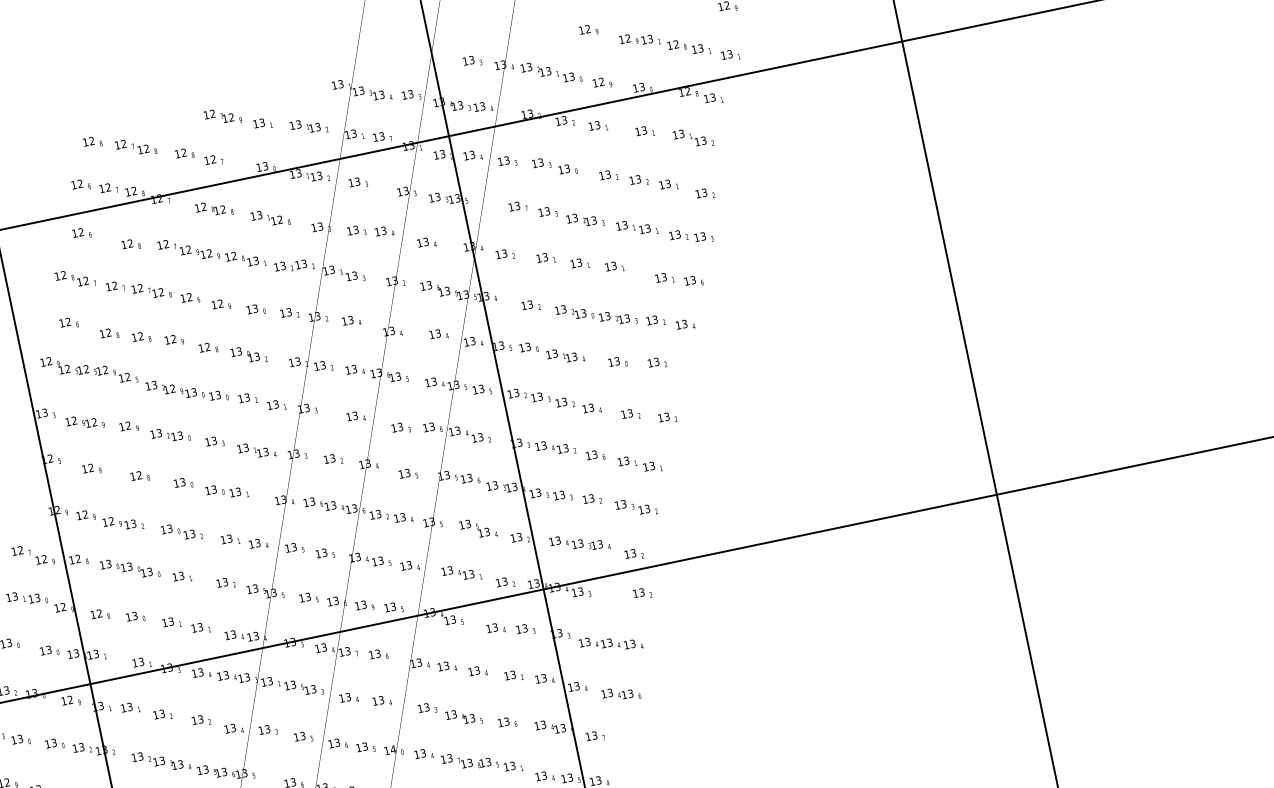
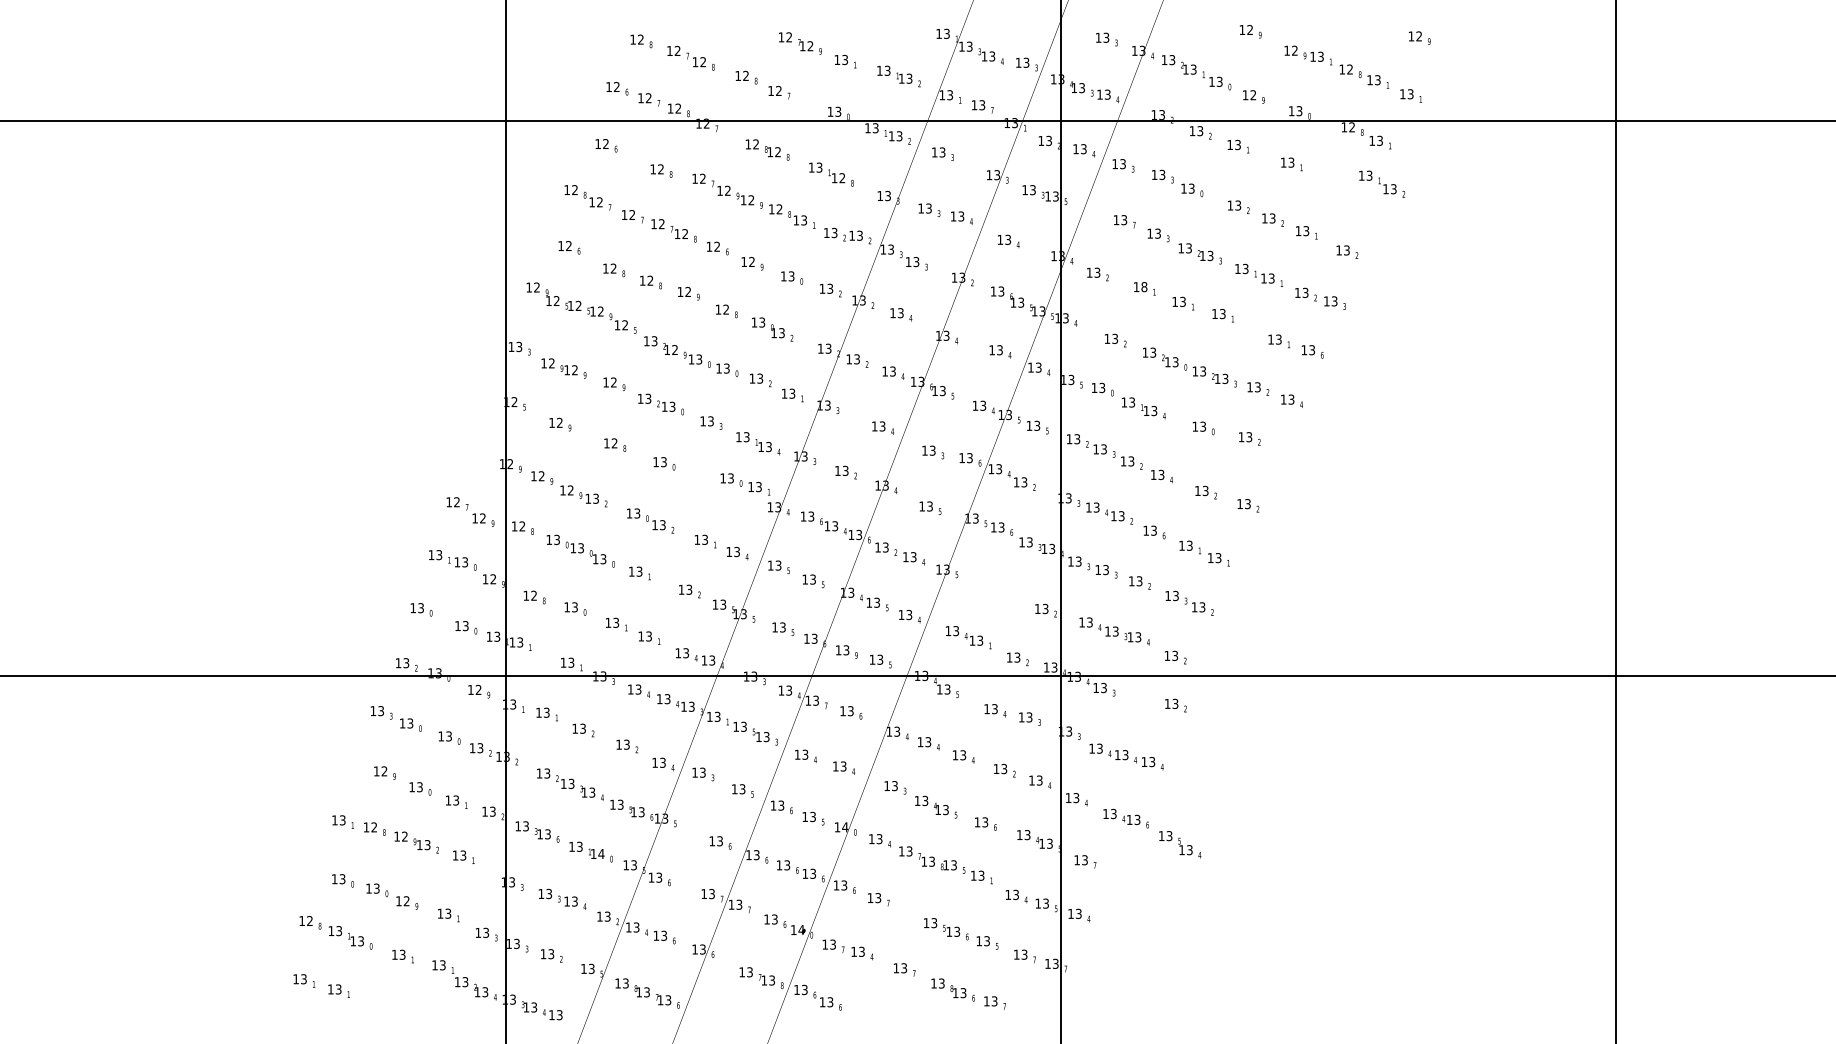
text: (693, 137) -> (1382, 183), moved
text: (545, 257) -> (1144, 287), 13 -> 18
text: (227, 492) -> (745, 484), moved
text: (478, 528) -> (1180, 844), moved

